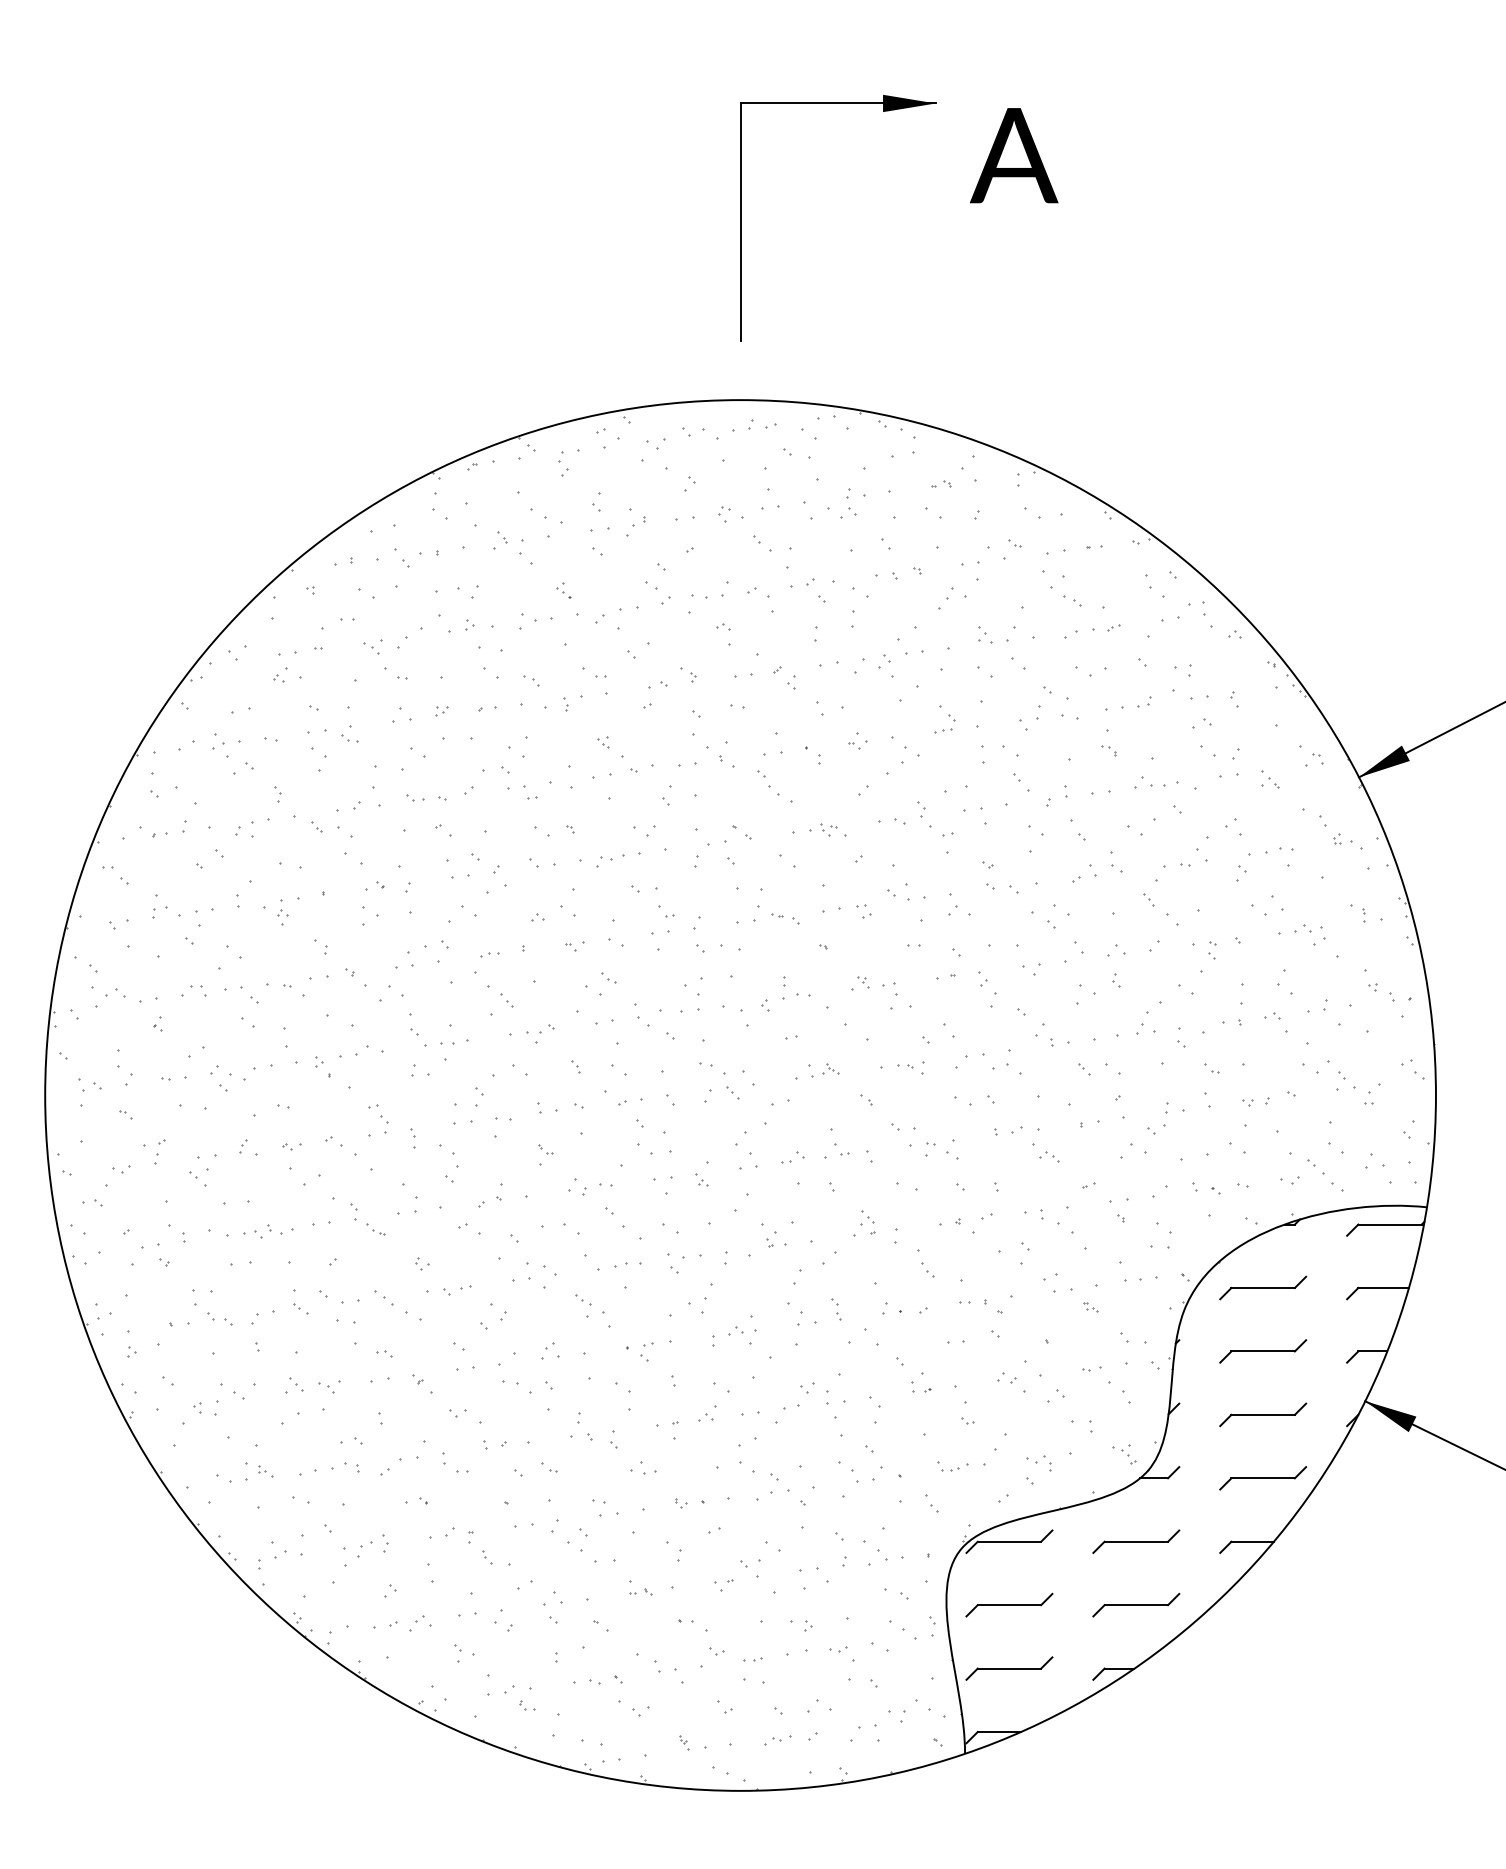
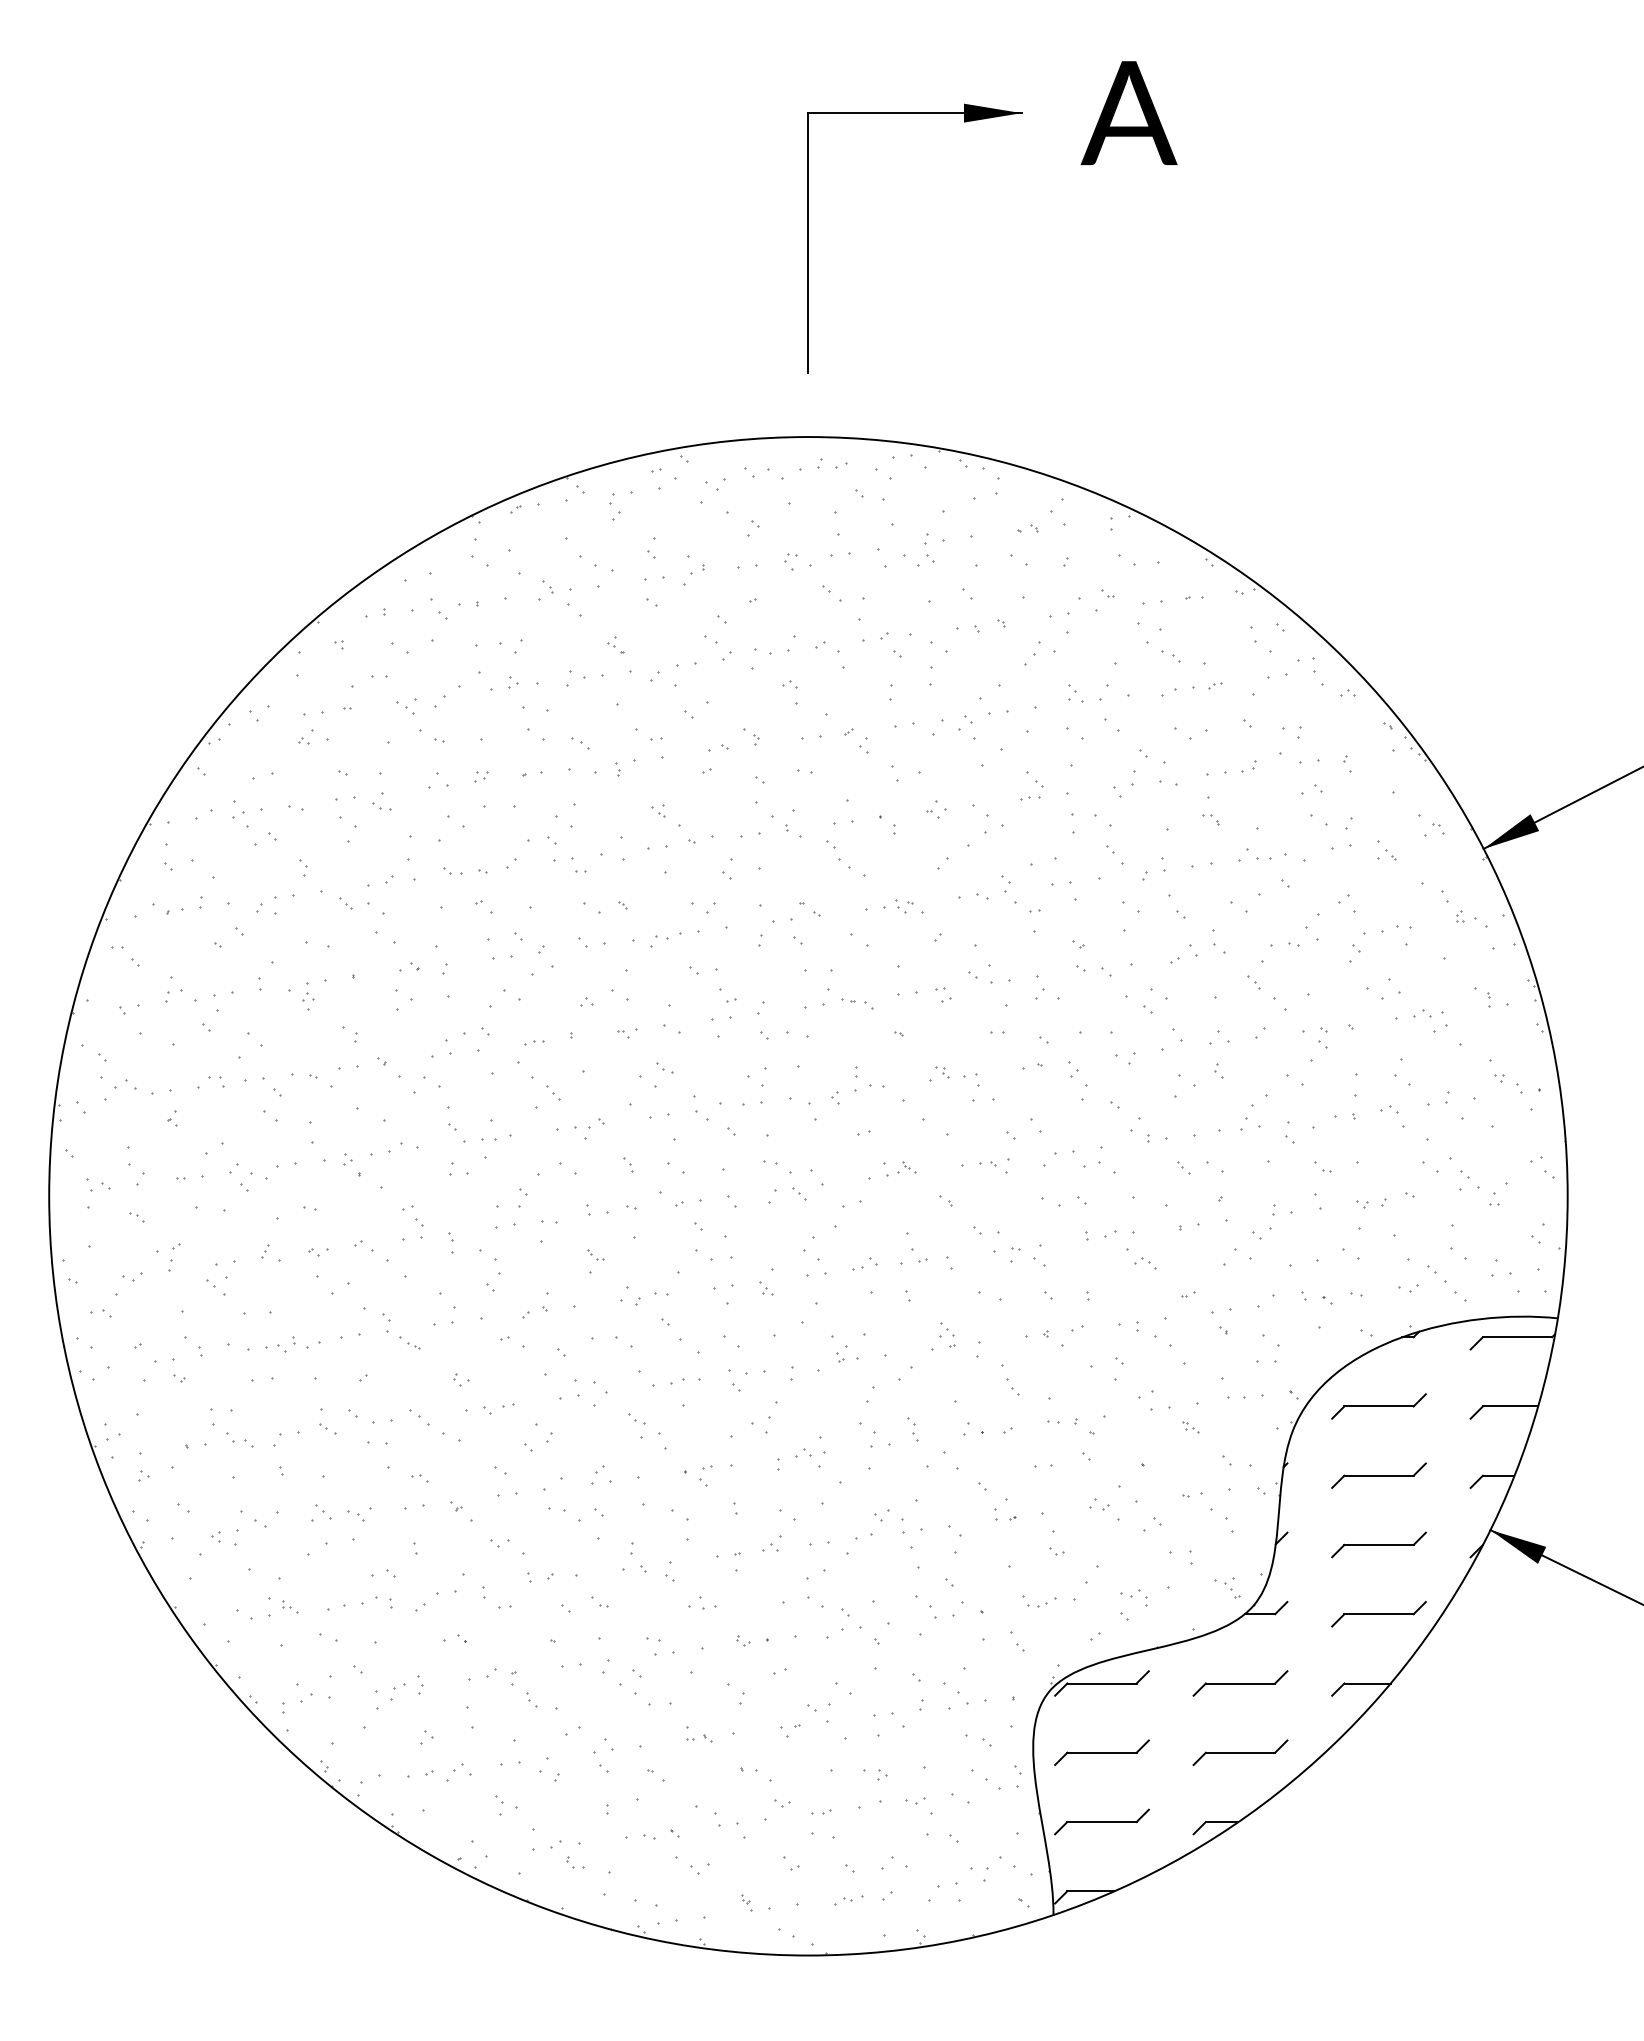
text: (1013, 155) -> (1128, 112), moved

